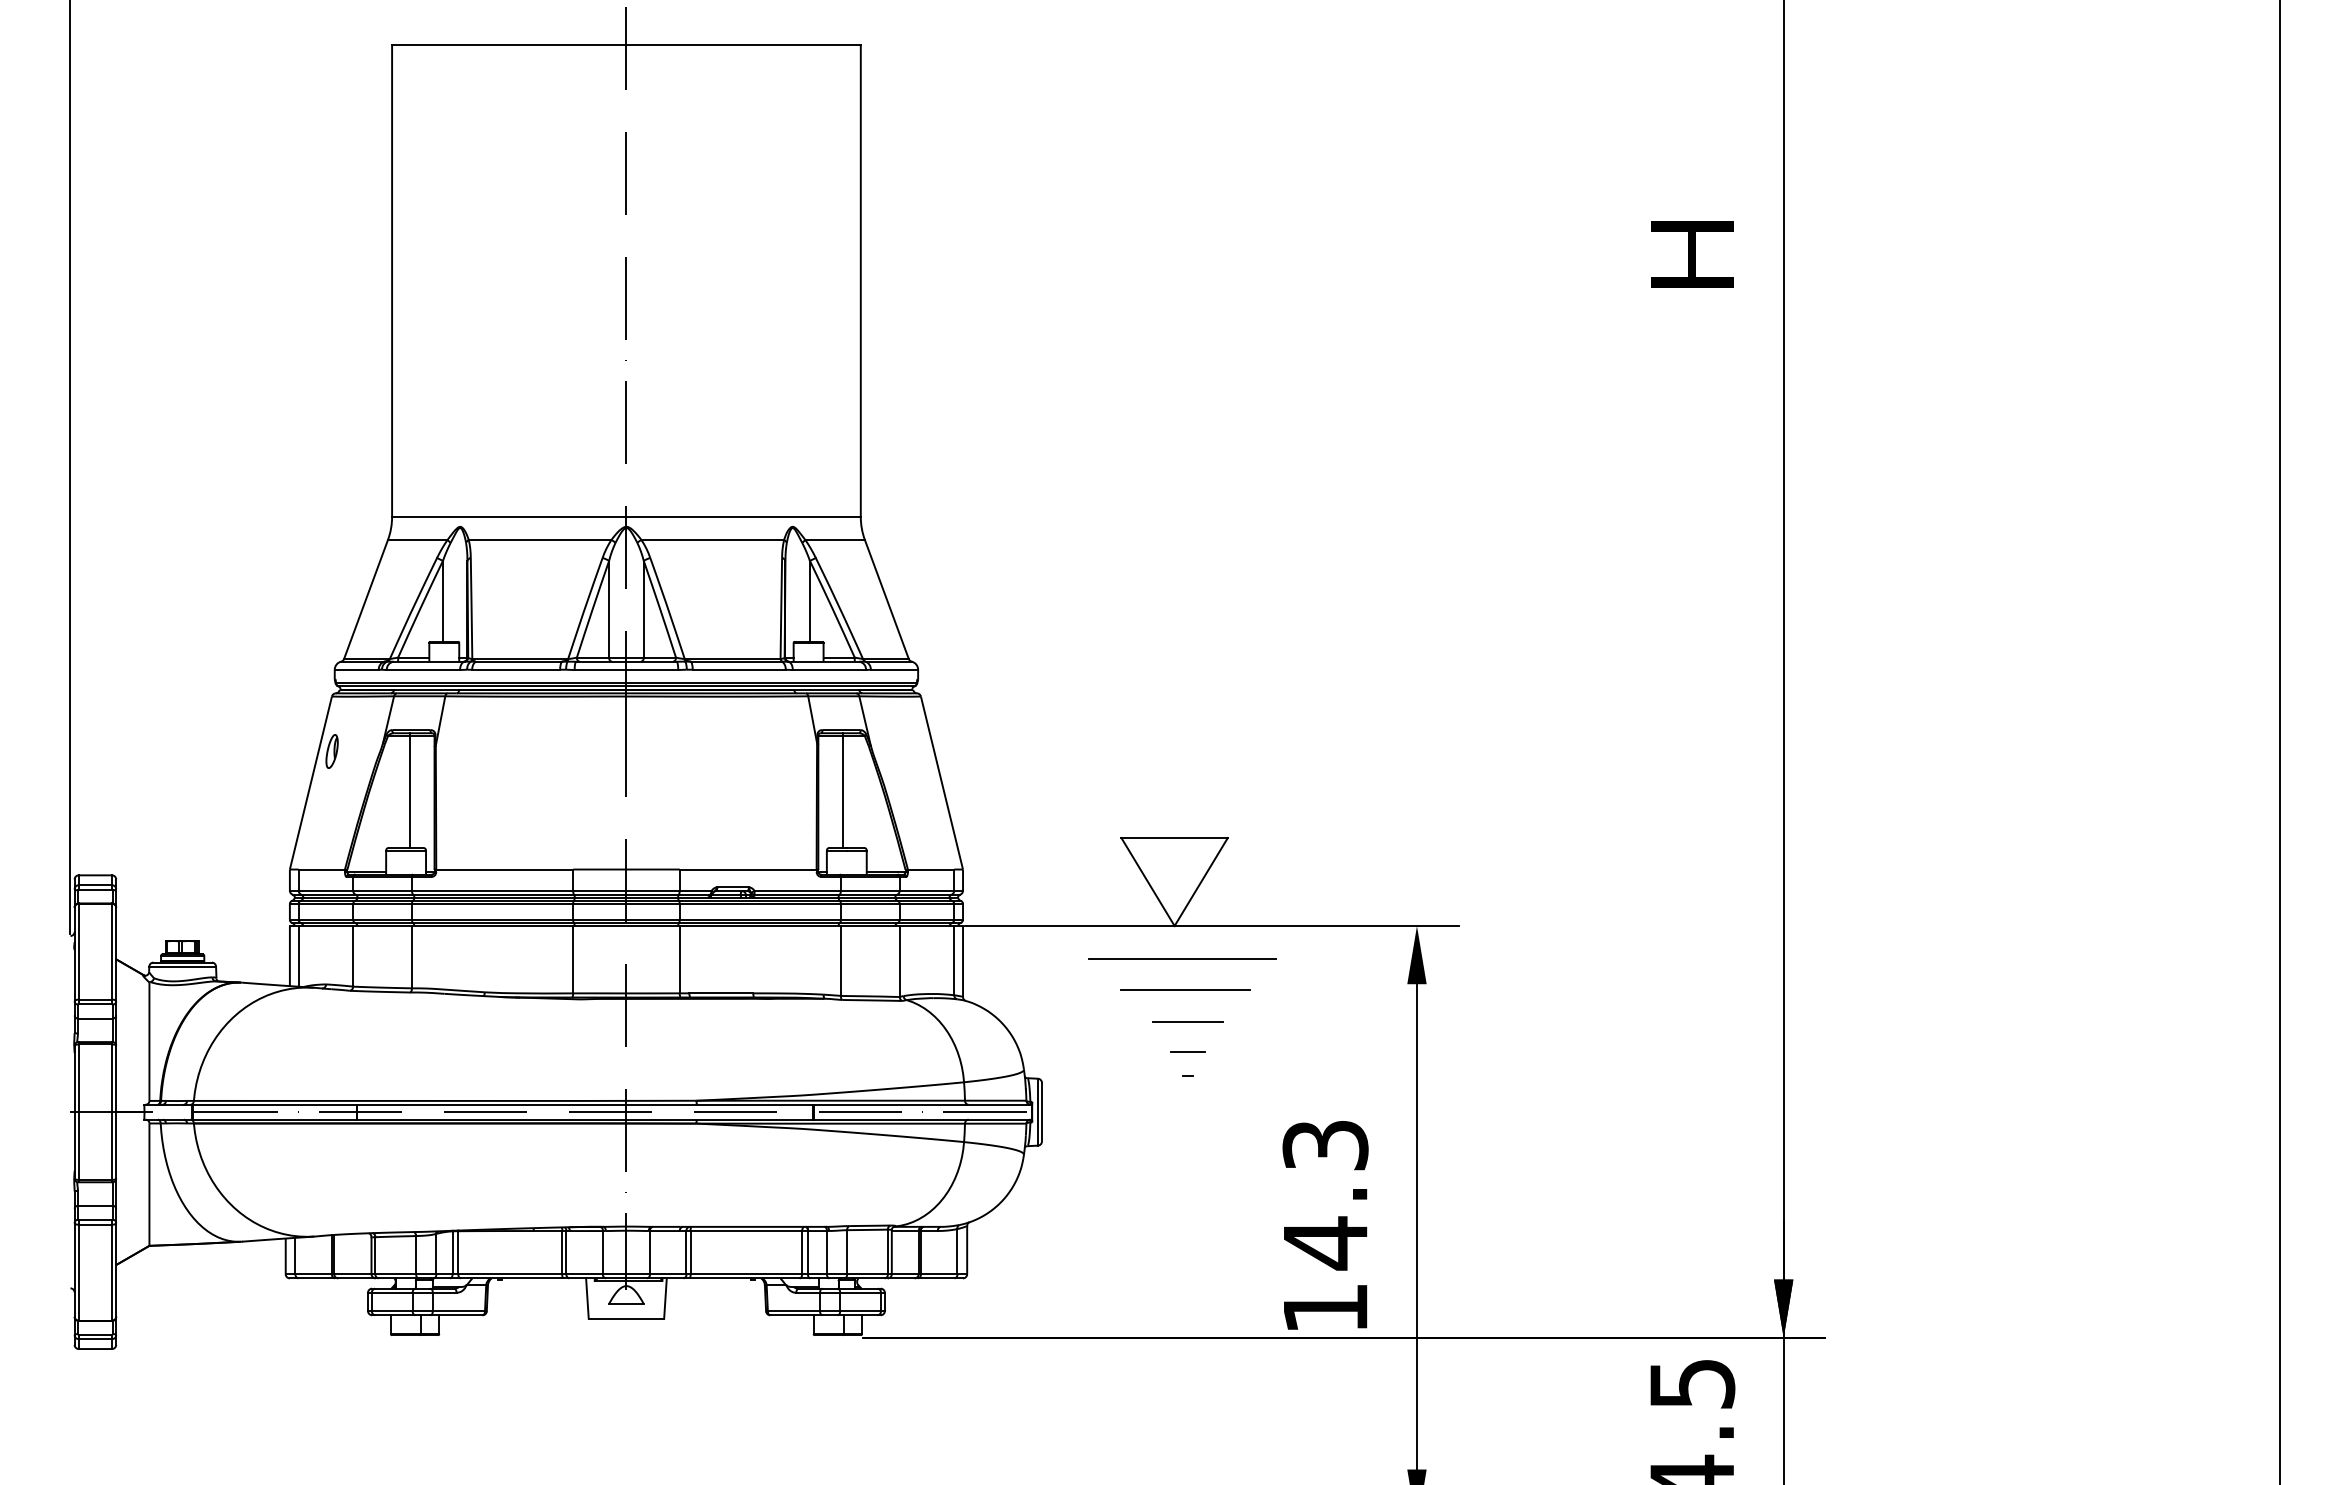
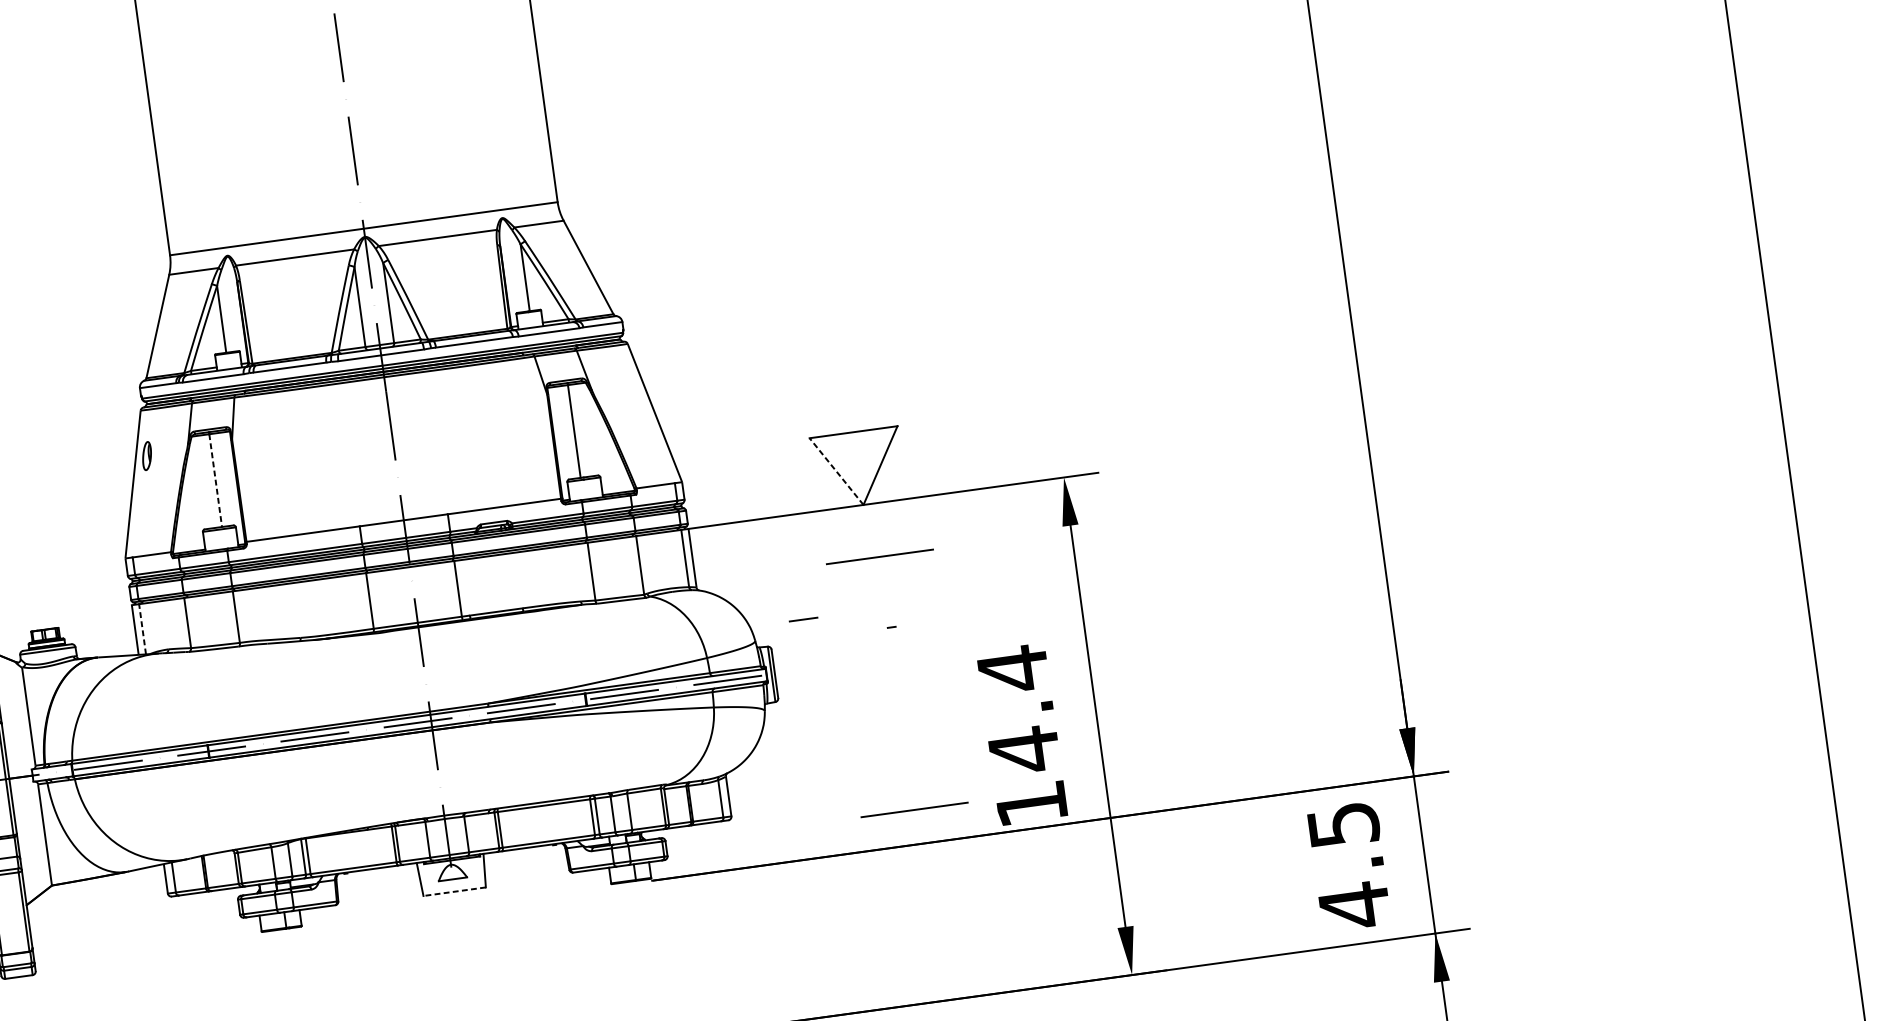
line: (409, 792) -> (215, 481), solid -> dashed
line: (1147, 881) -> (836, 471), solid -> dashed
line: (298, 955) -> (142, 628), solid -> dashed
line: (1182, 958) -> (873, 530), removed
line: (1187, 1021) -> (885, 582), removed
line: (1187, 1051) -> (803, 618), moved
text: (1325, 1145) -> (1013, 669), 14.3 -> 14.4
line: (1185, 1295) -> (914, 809), added
line: (626, 1318) -> (454, 891), solid -> dashed

